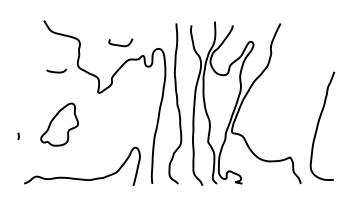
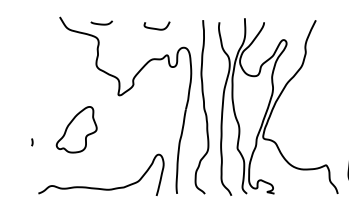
curve: (120, 44) -> (156, 27), moved
curve: (56, 71) -> (101, 23), moved

